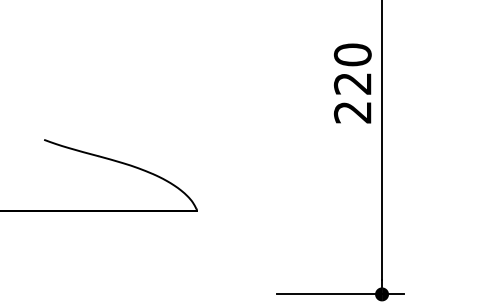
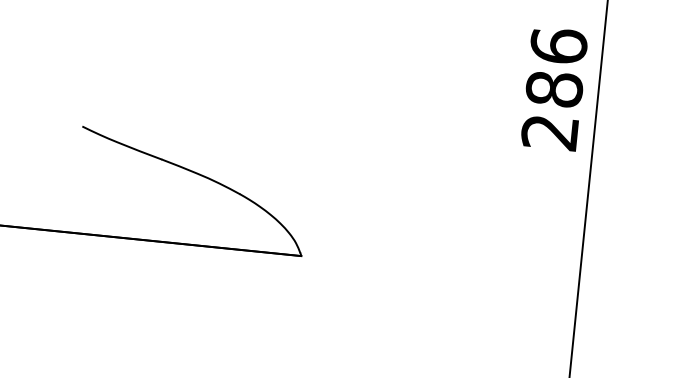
text: (352, 68) -> (556, 66), 220 -> 286

